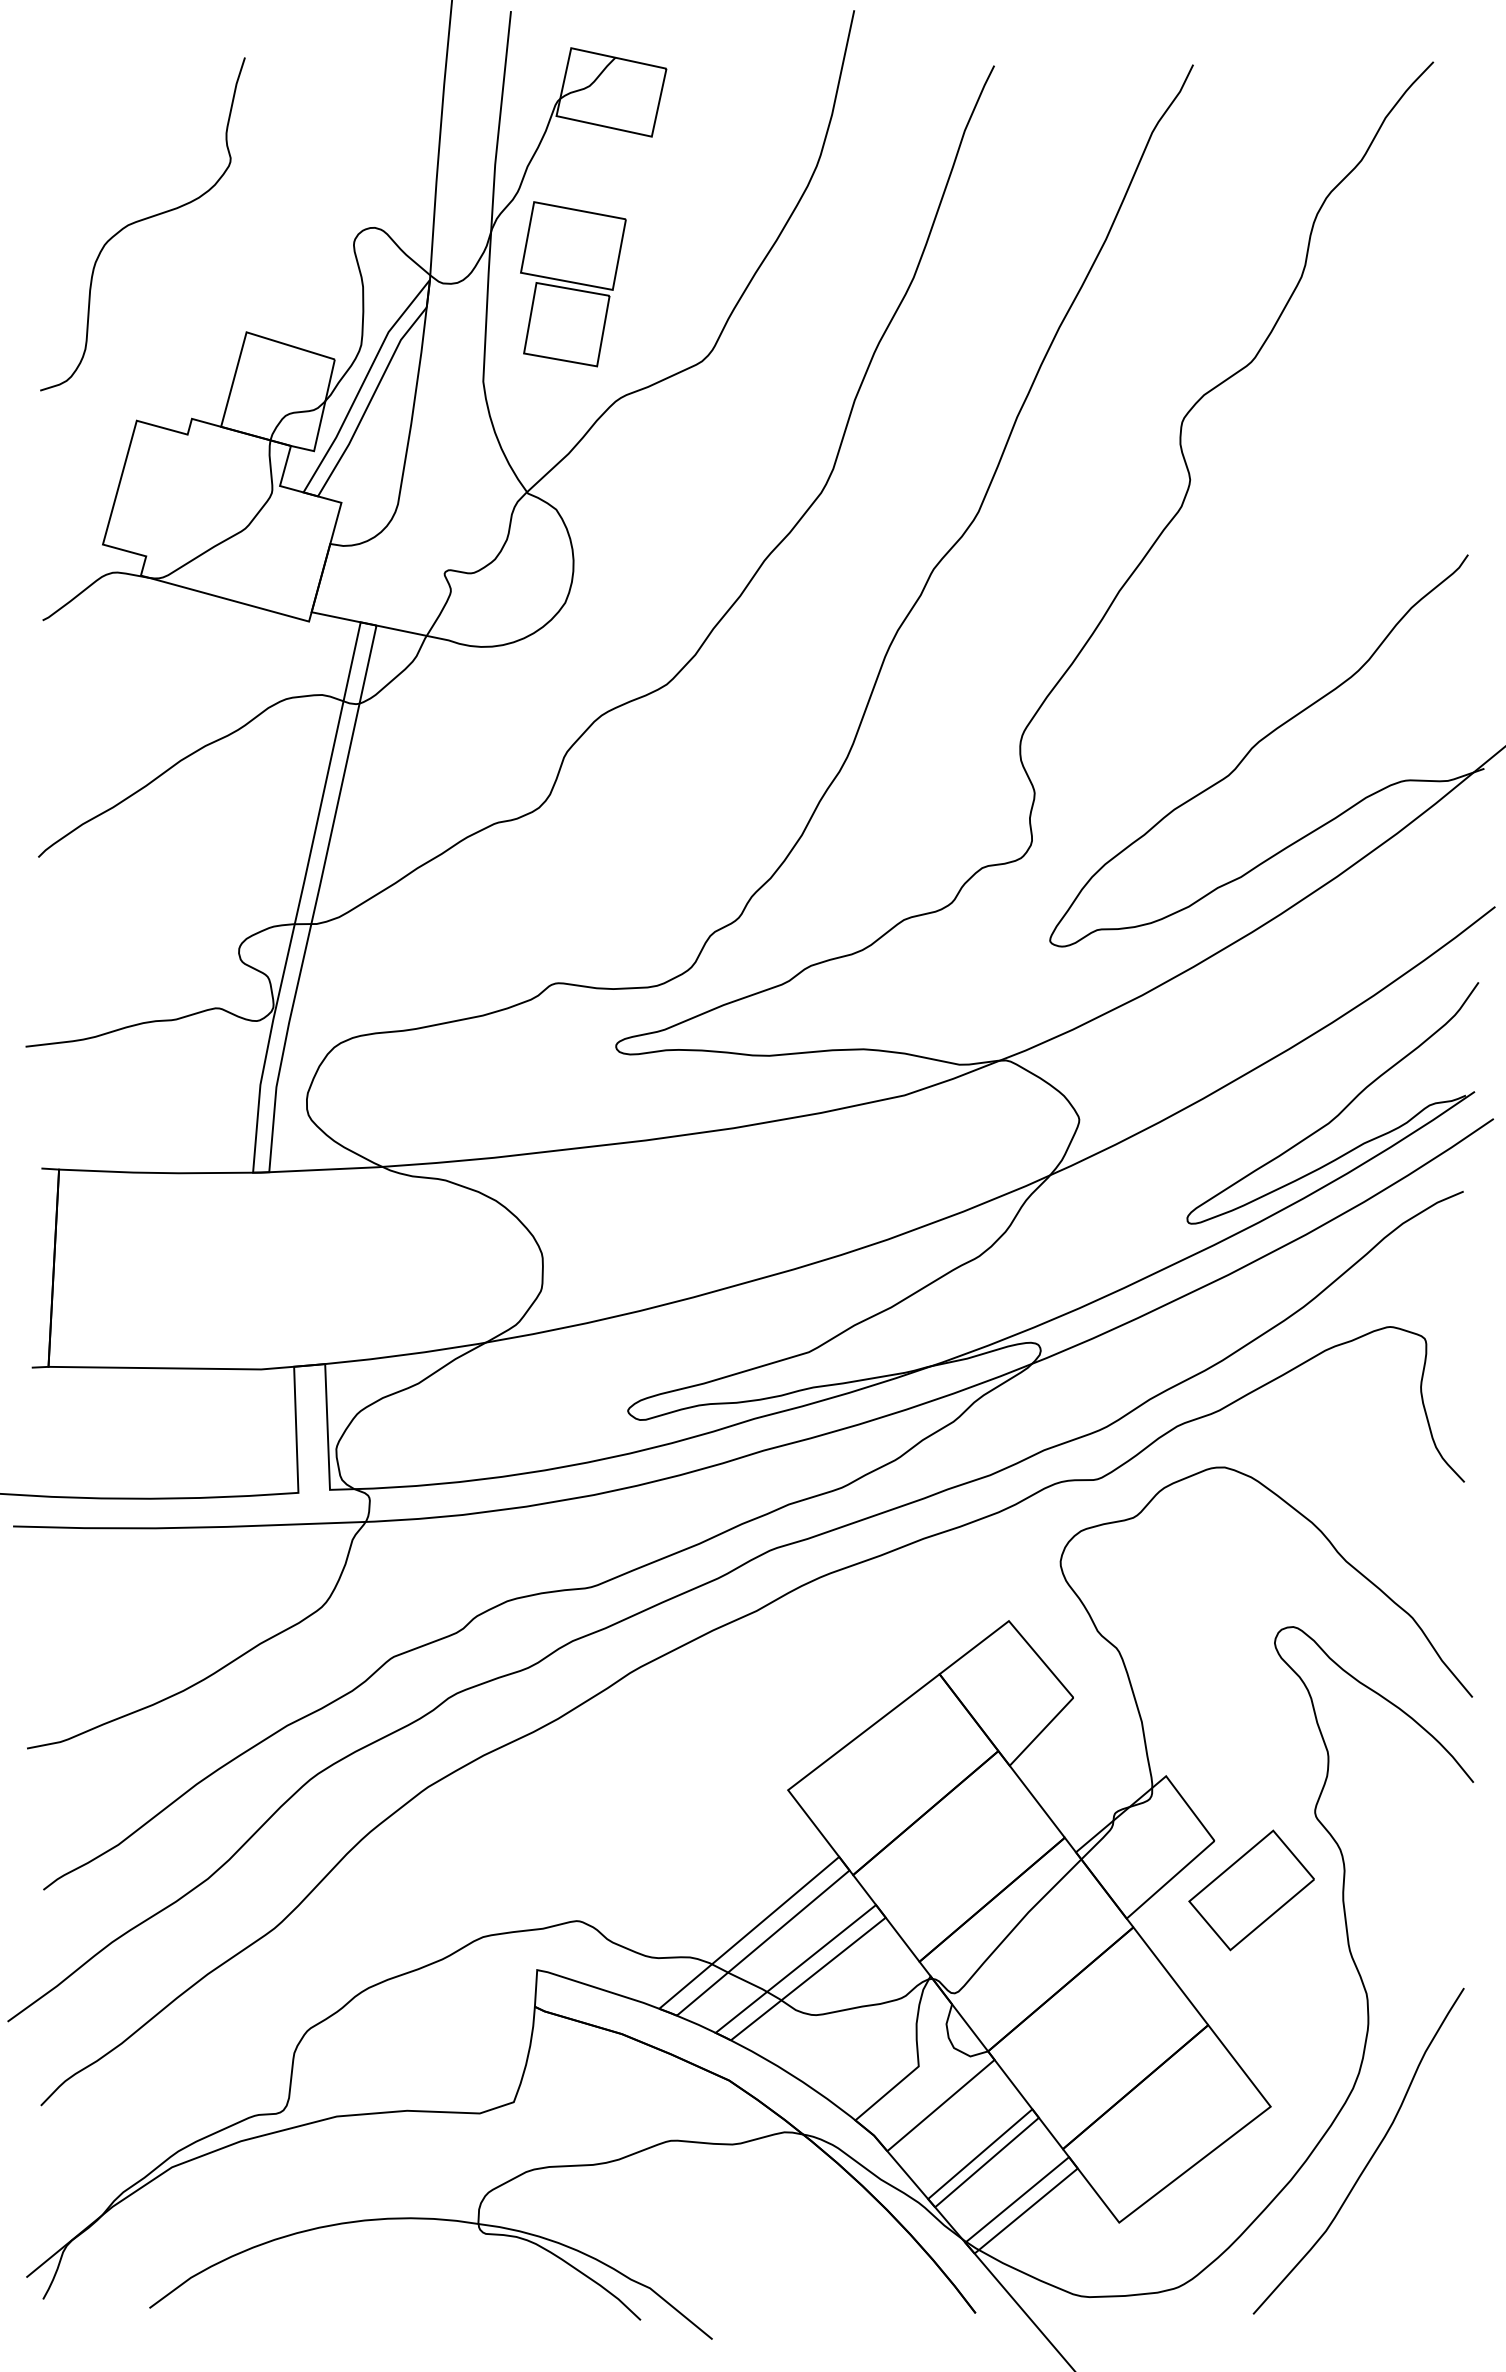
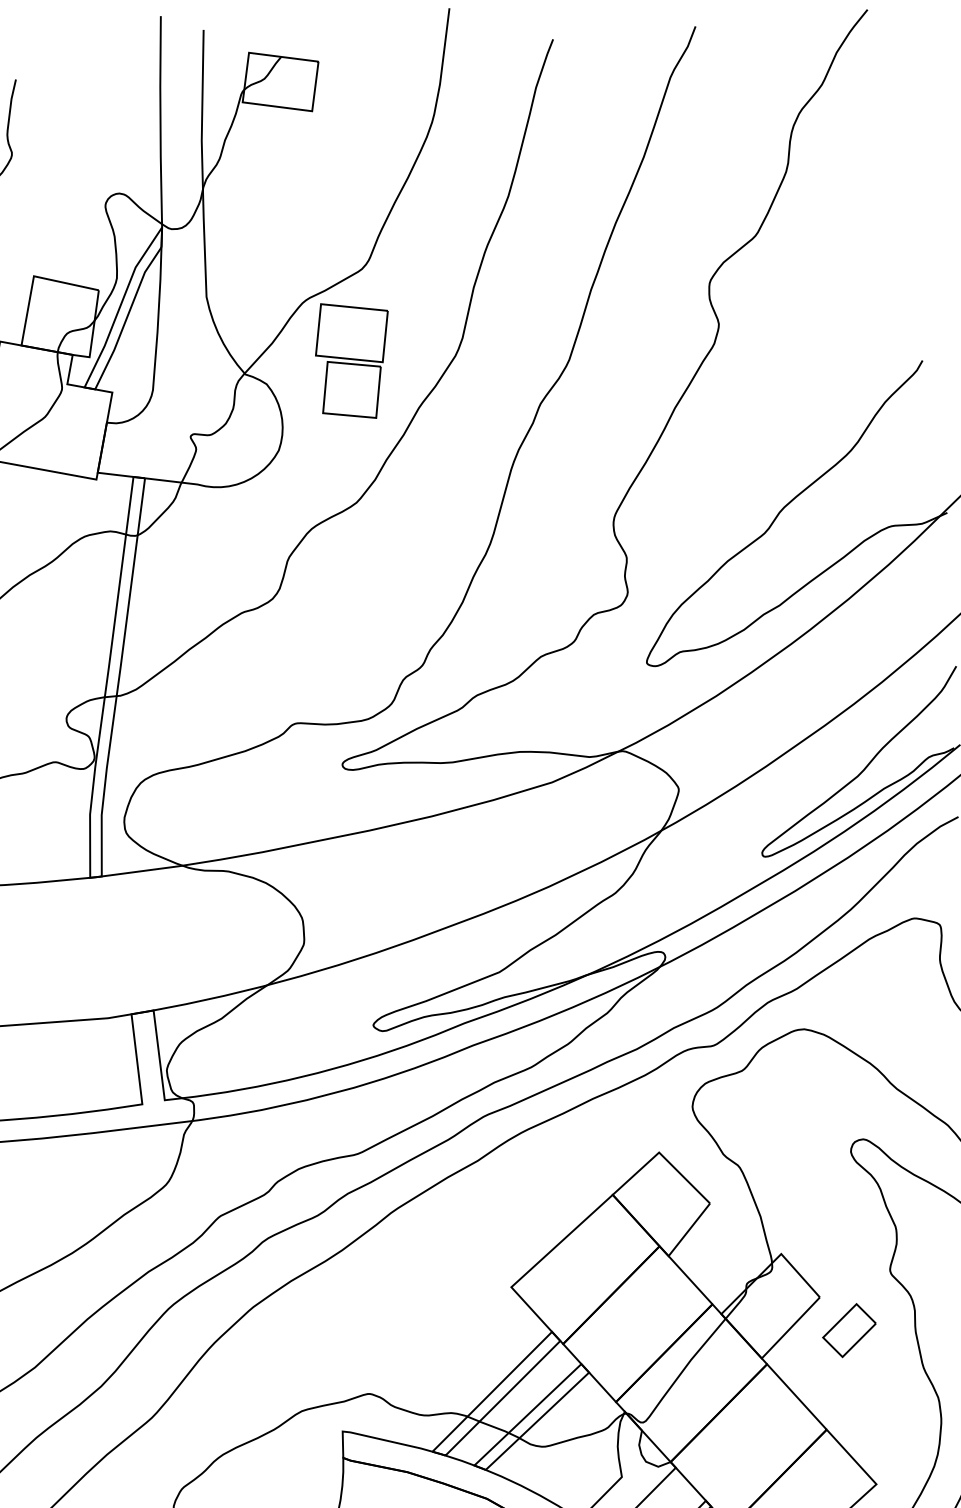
part: (573, 284) -> (354, 360), moved
part: (1251, 1890) -> (849, 1330), size x0.6

